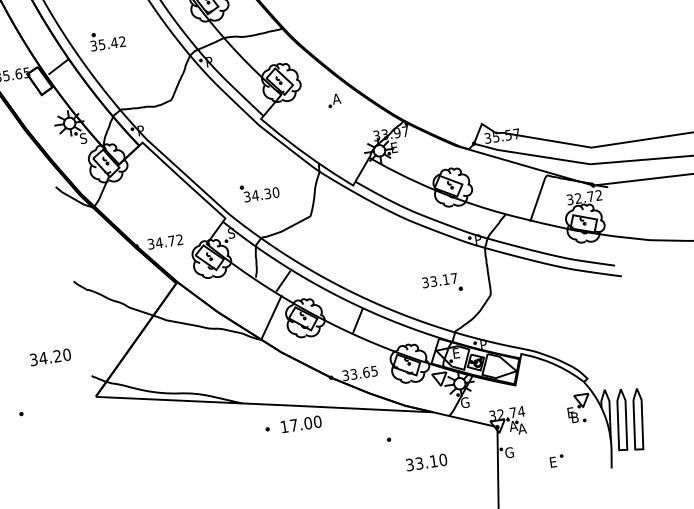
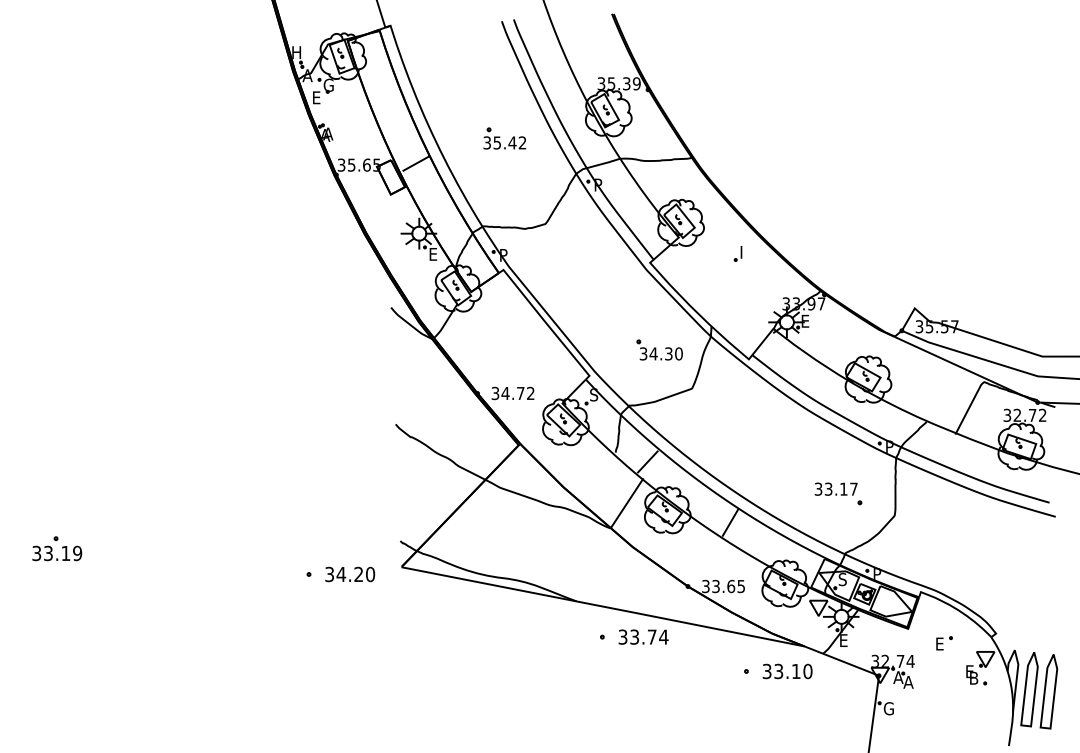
part: (107, 40) -> (504, 138), moved
text: (336, 99) -> (744, 252), A -> I
text: (83, 137) -> (433, 253), S -> E
part: (259, 191) -> (659, 349), moved
text: (456, 353) -> (842, 579), E -> S
text: (50, 357) -> (350, 574), moved
text: (465, 402) -> (844, 640), G -> E
text: (301, 423) -> (643, 636), 17.00 -> 33.74
part: (556, 461) -> (944, 643), moved
text: (426, 462) -> (787, 671), moved

